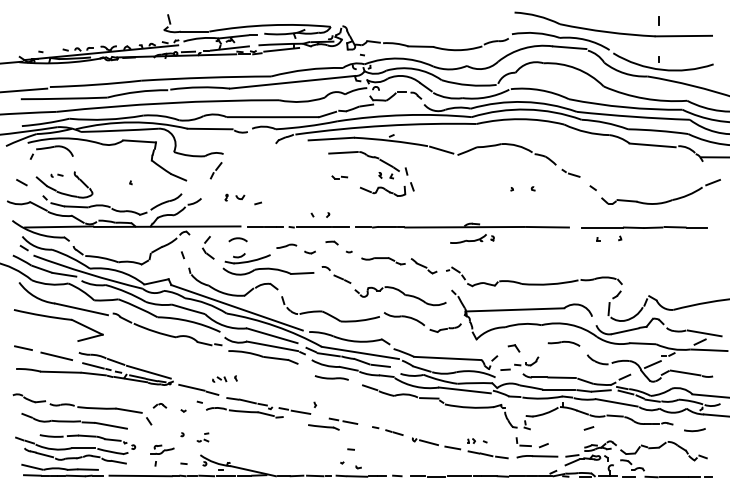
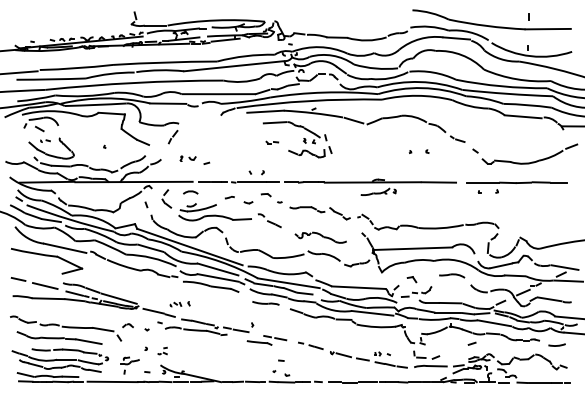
line: (21, 182) -> (39, 128), moved
part: (286, 245) -> (229, 197), size x0.6
part: (400, 296) -> (320, 238), size x0.7

